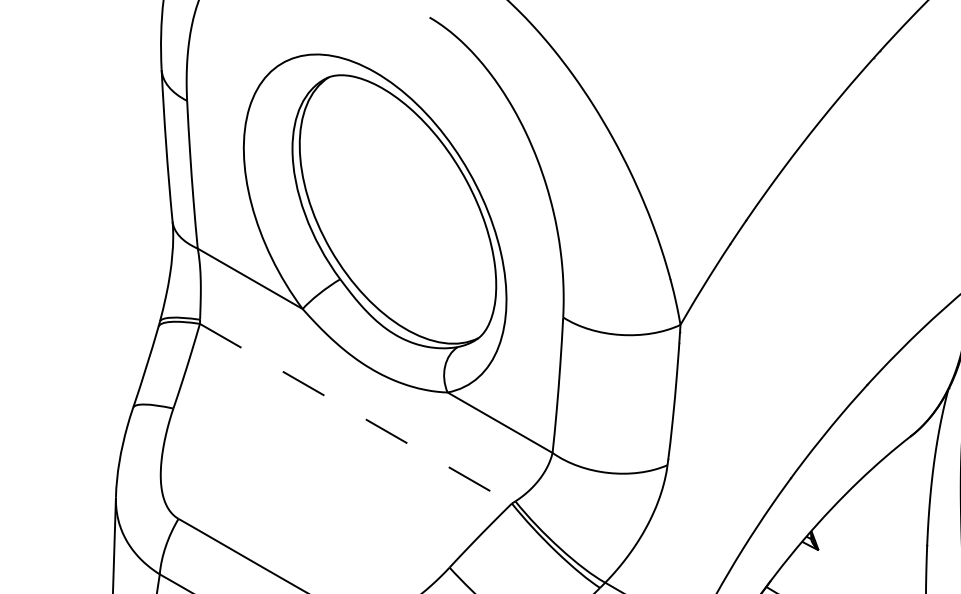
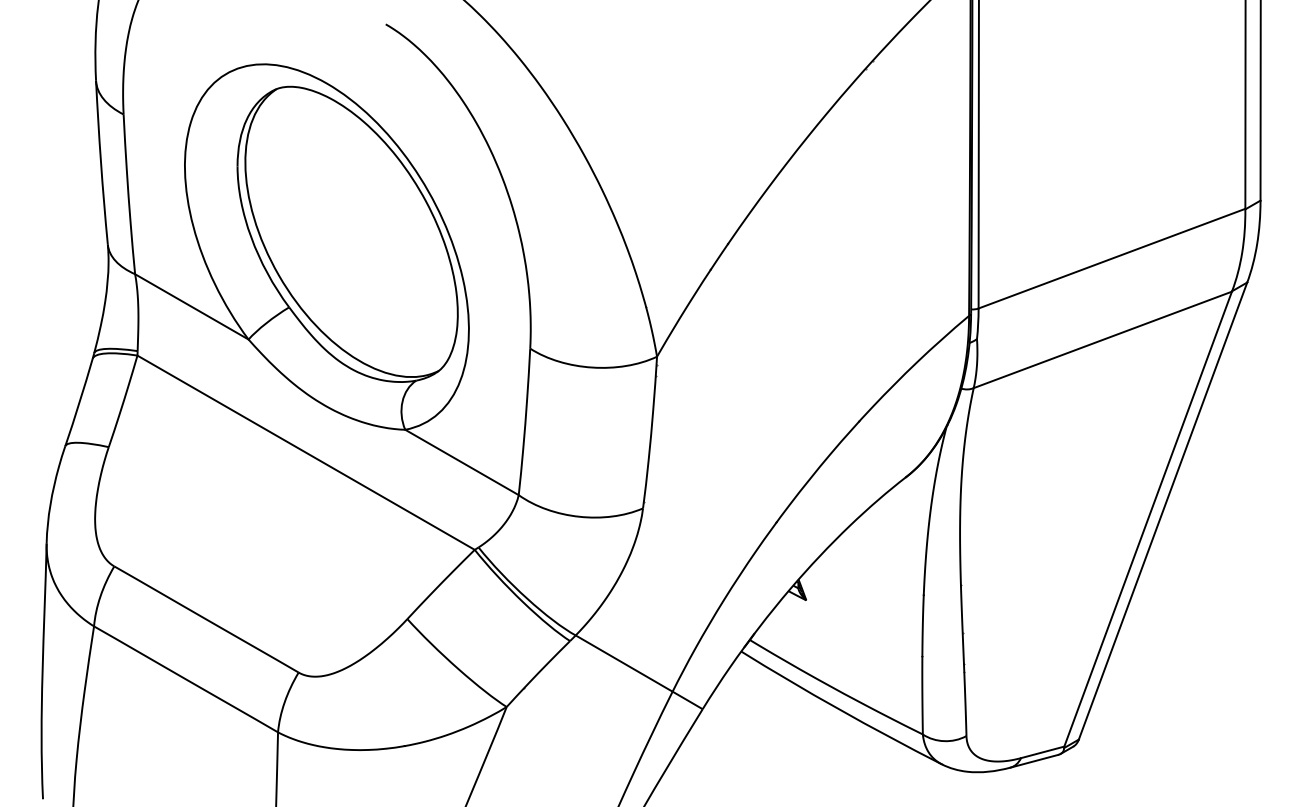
line: (356, 413) -> (306, 452), dashed -> solid

